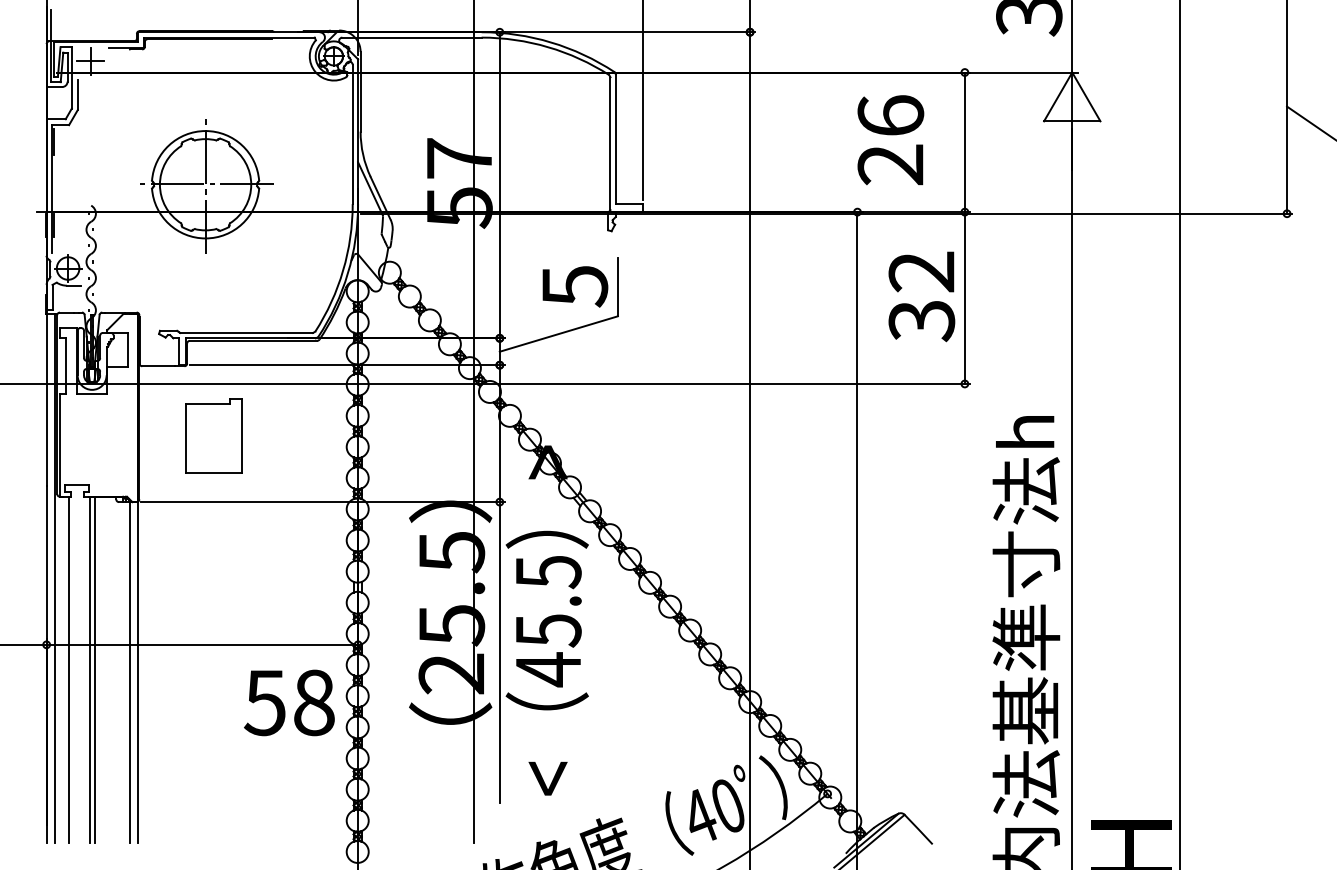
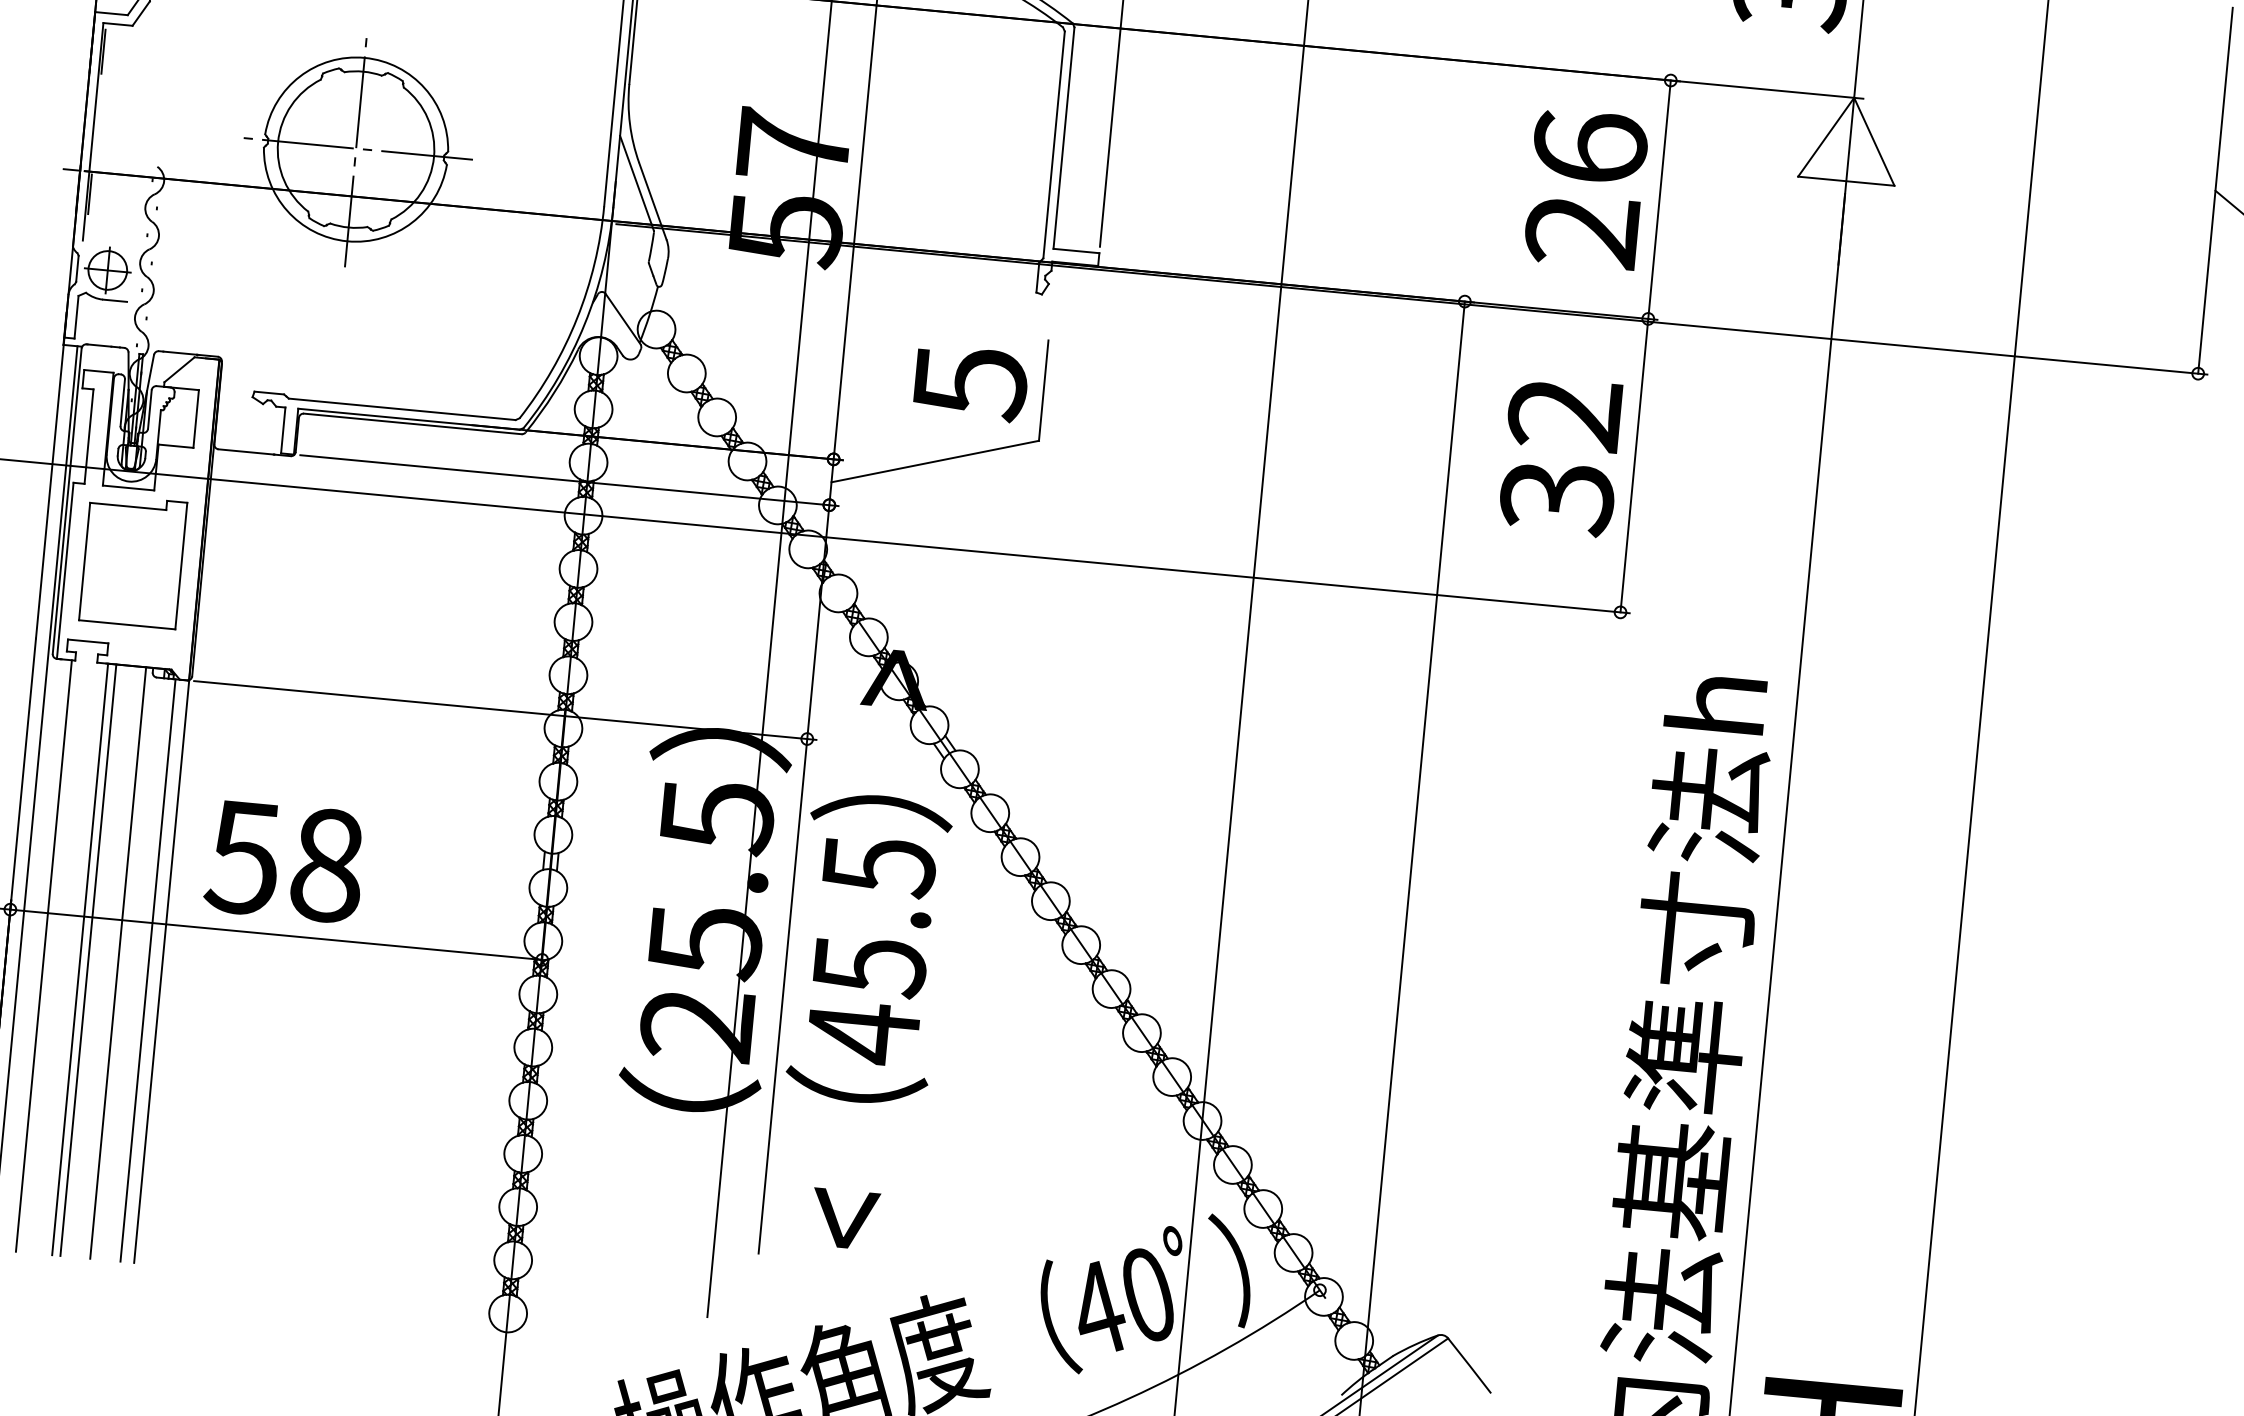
text: (890, 140) -> (1585, 189), moved
part: (213, 435) -> (132, 560), moved
line: (112, 669) -> (118, 962), added
text: (289, 702) -> (285, 860), moved

